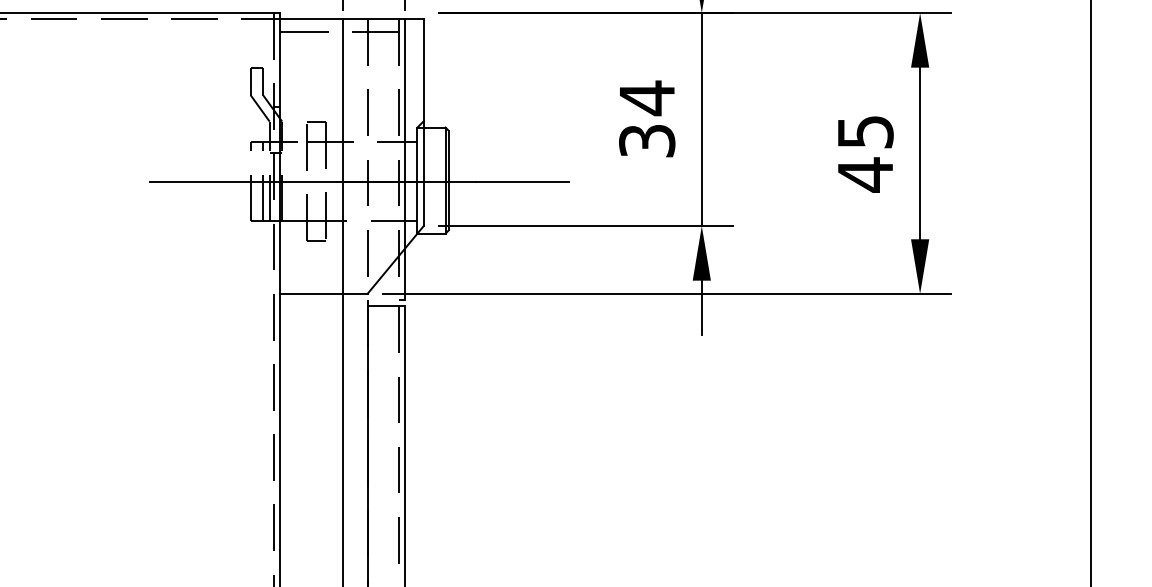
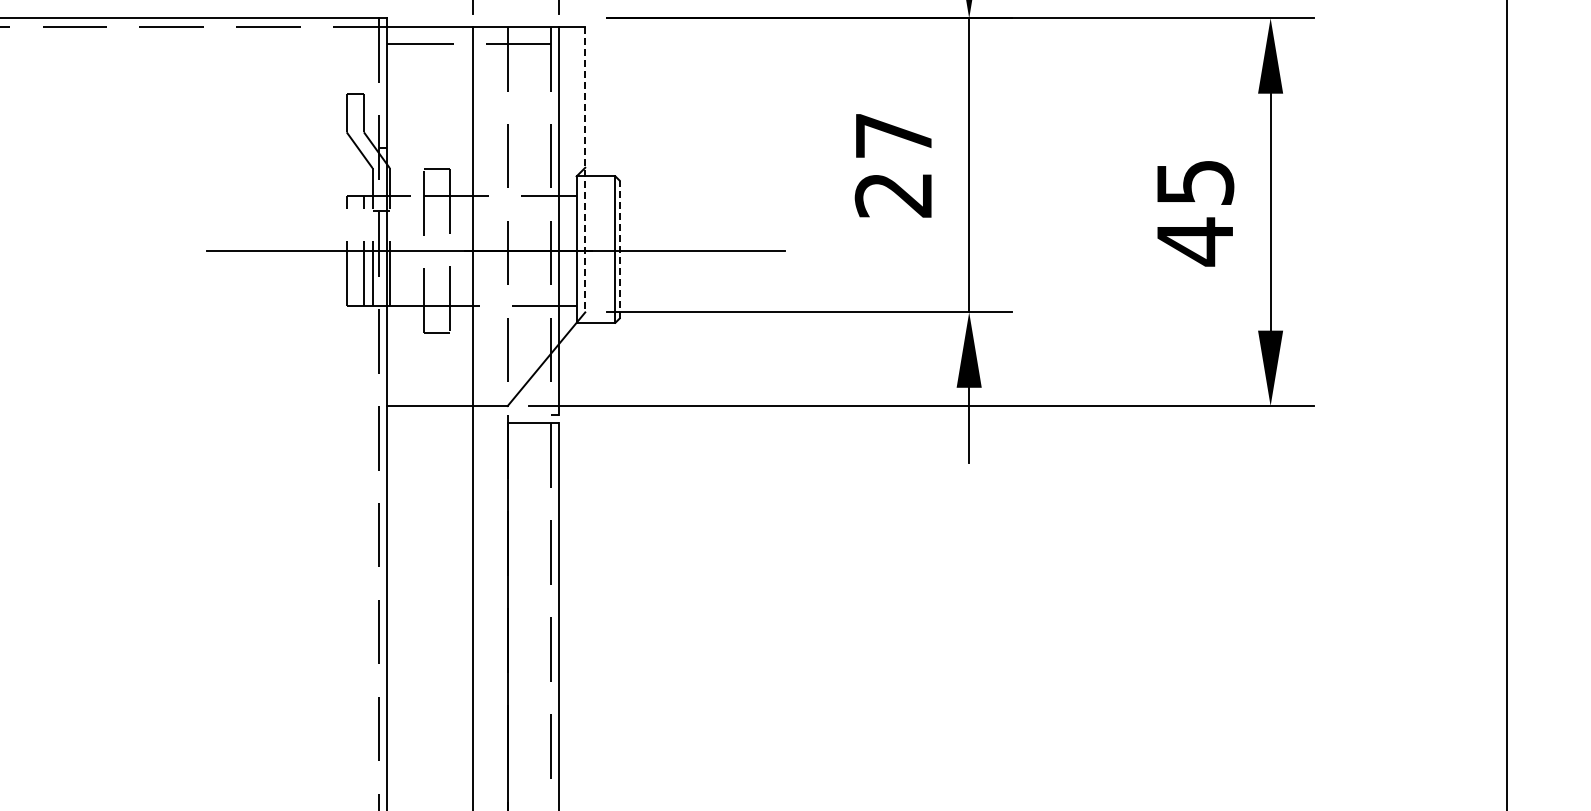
text: (646, 118) -> (893, 164), 34 -> 27
line: (423, 122) -> (585, 169), solid -> dashed
line: (448, 180) -> (619, 249), solid -> dashed

